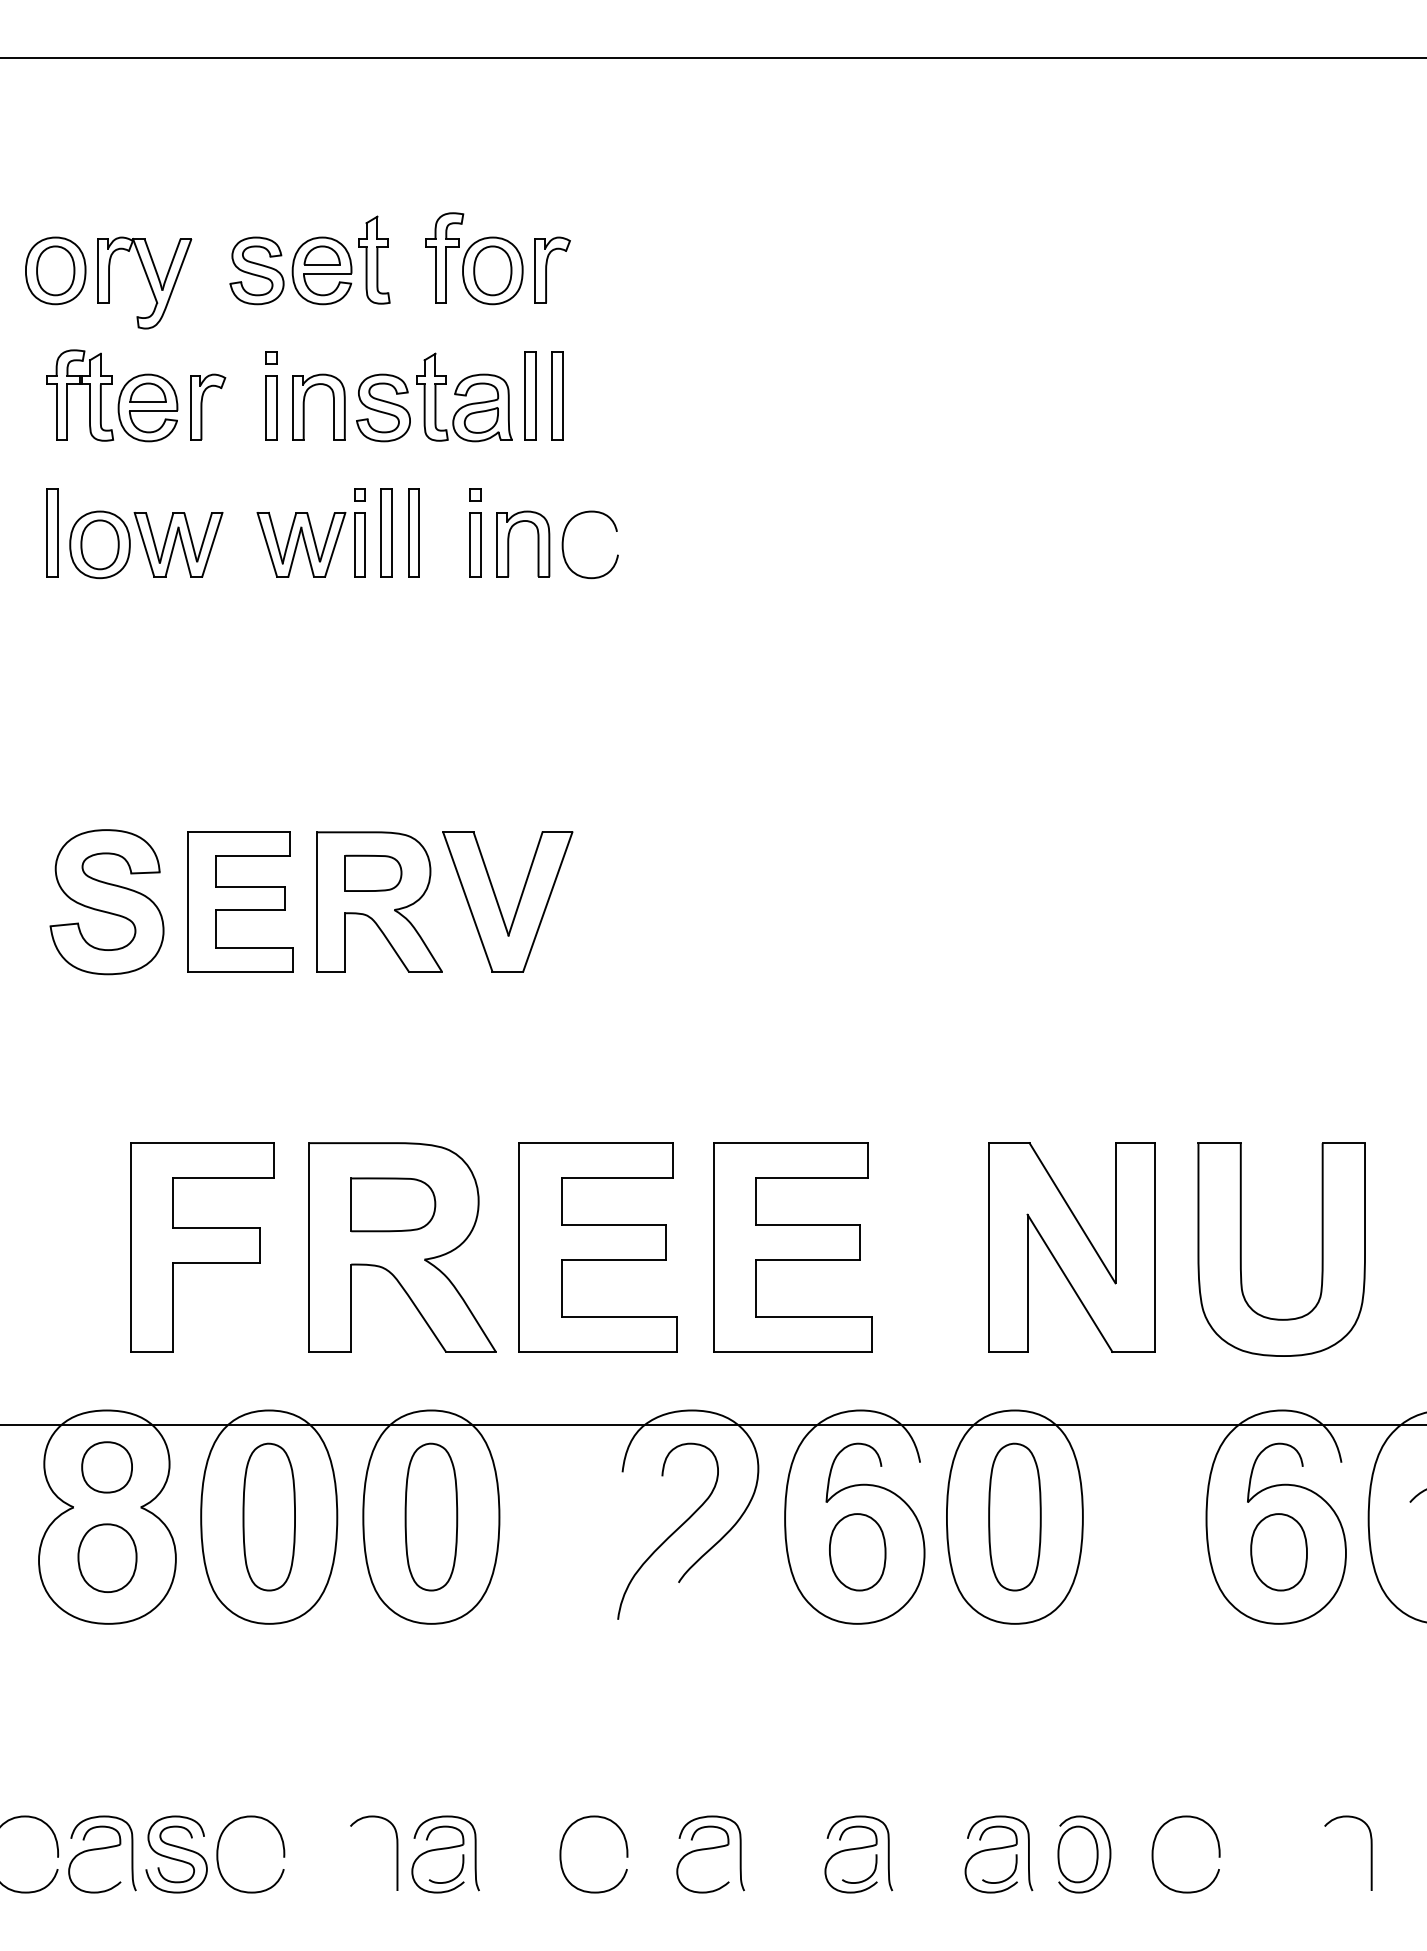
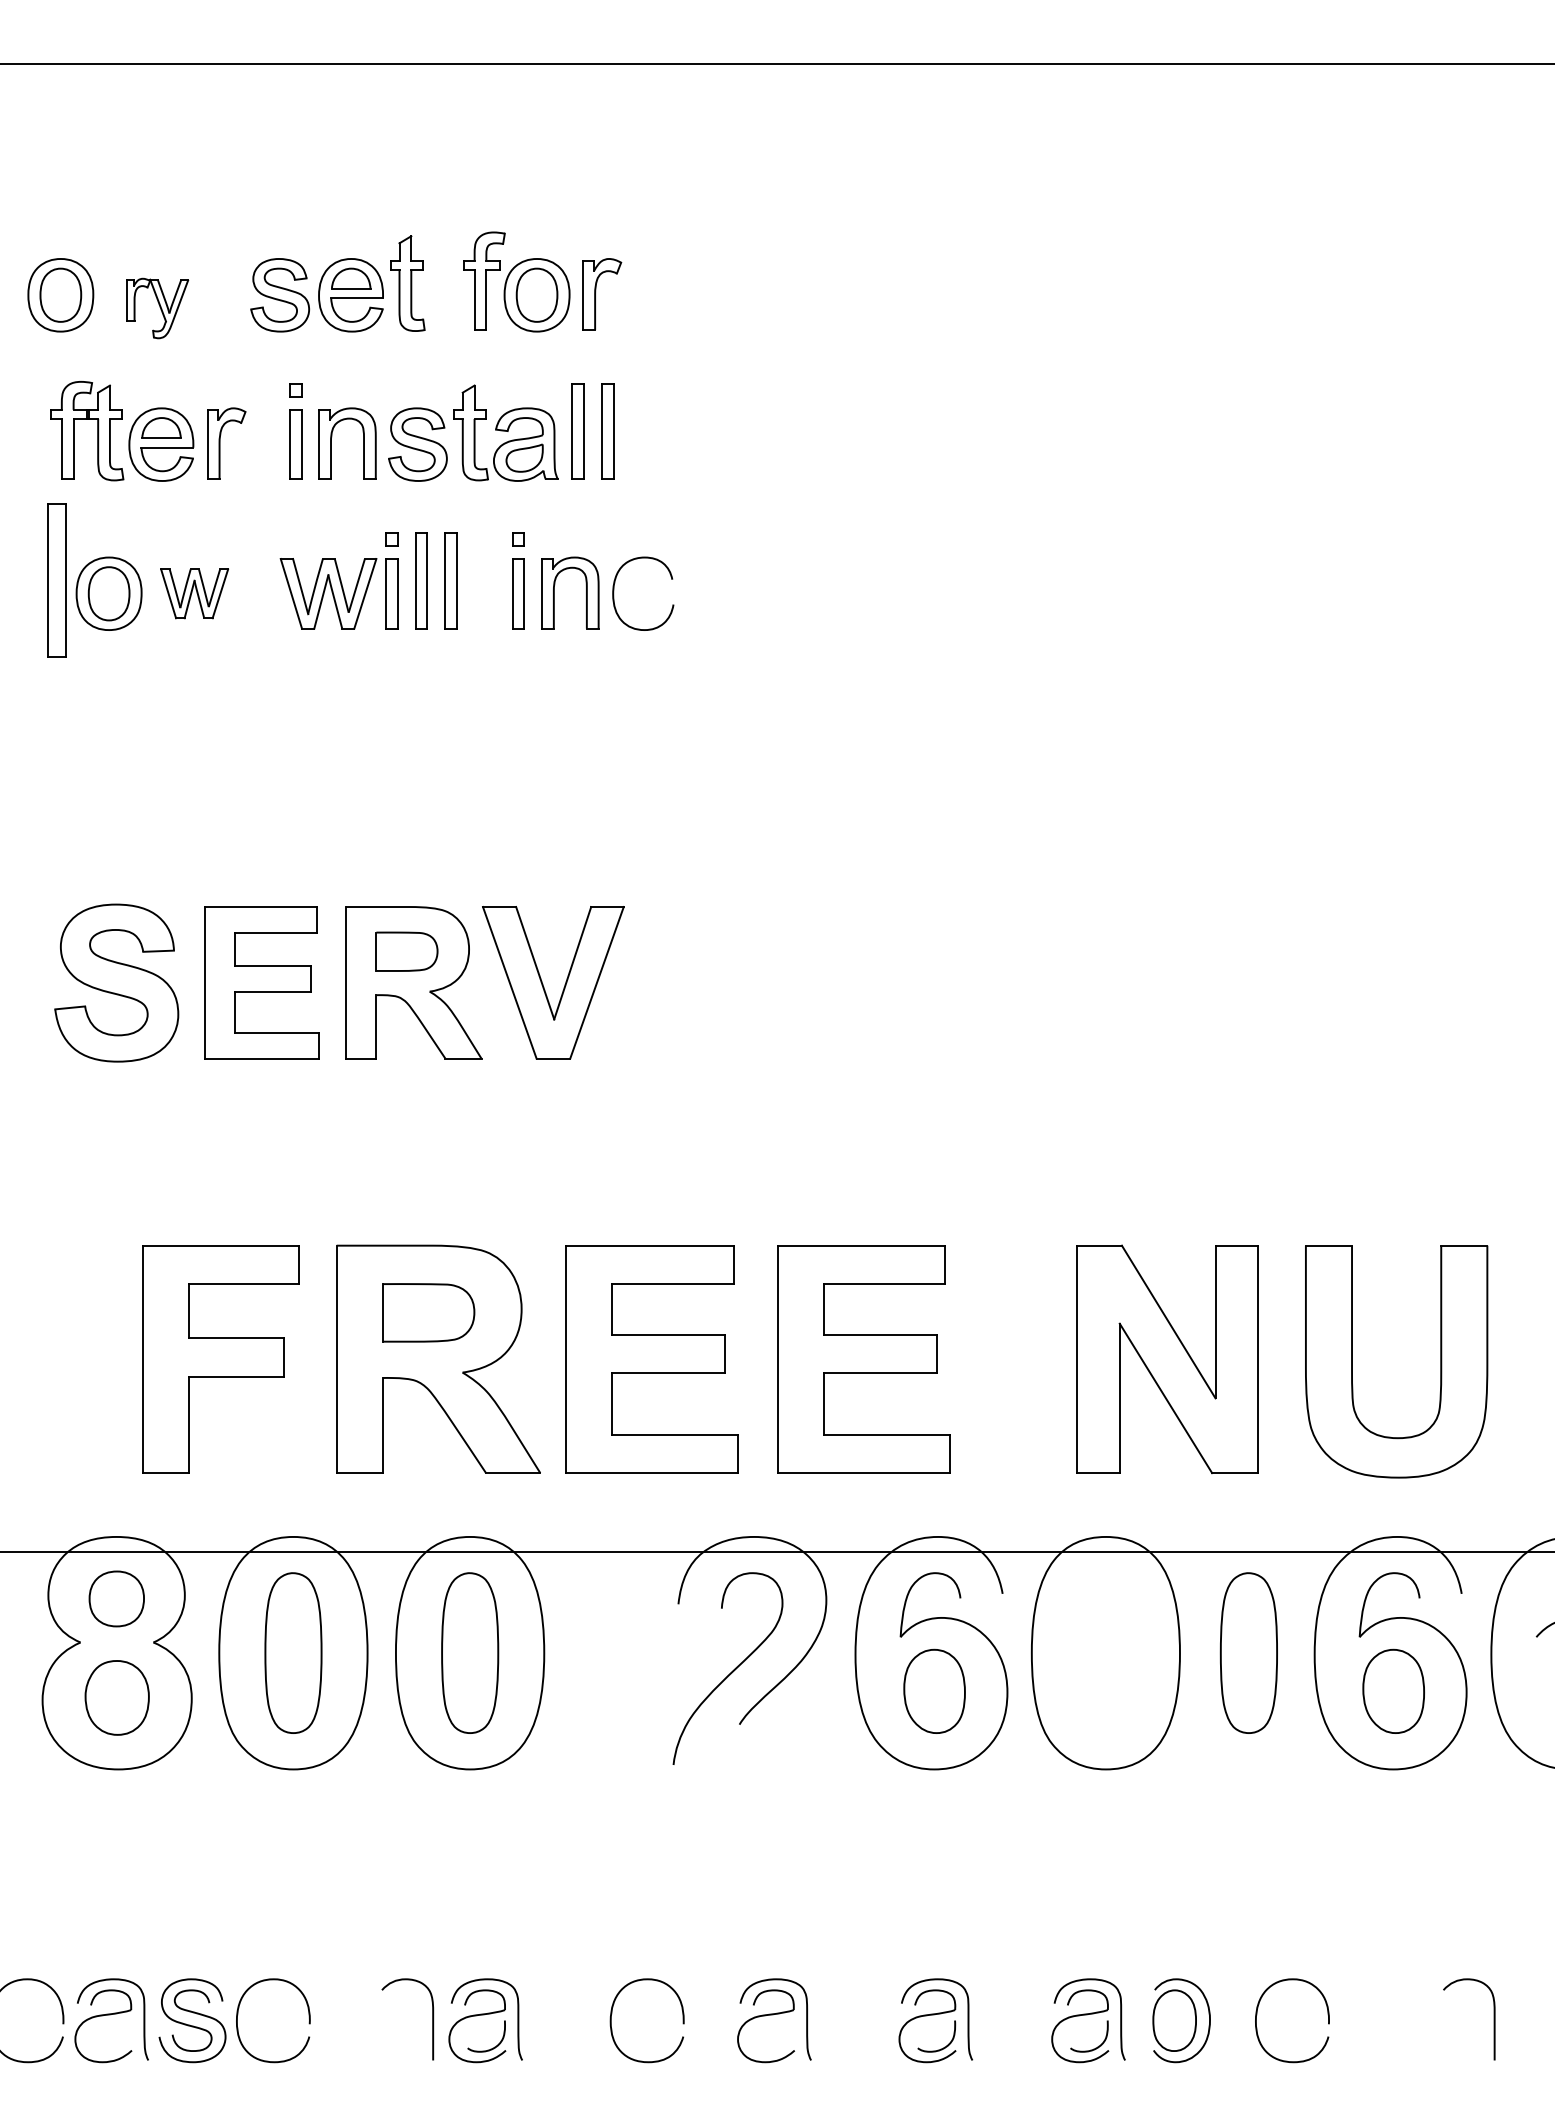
part: (144, 283) -> (157, 308), size x0.6
part: (51, 532) -> (56, 580), size x1.6
part: (178, 544) -> (194, 593), size x0.7
part: (1014, 1516) -> (1248, 1652), moved

